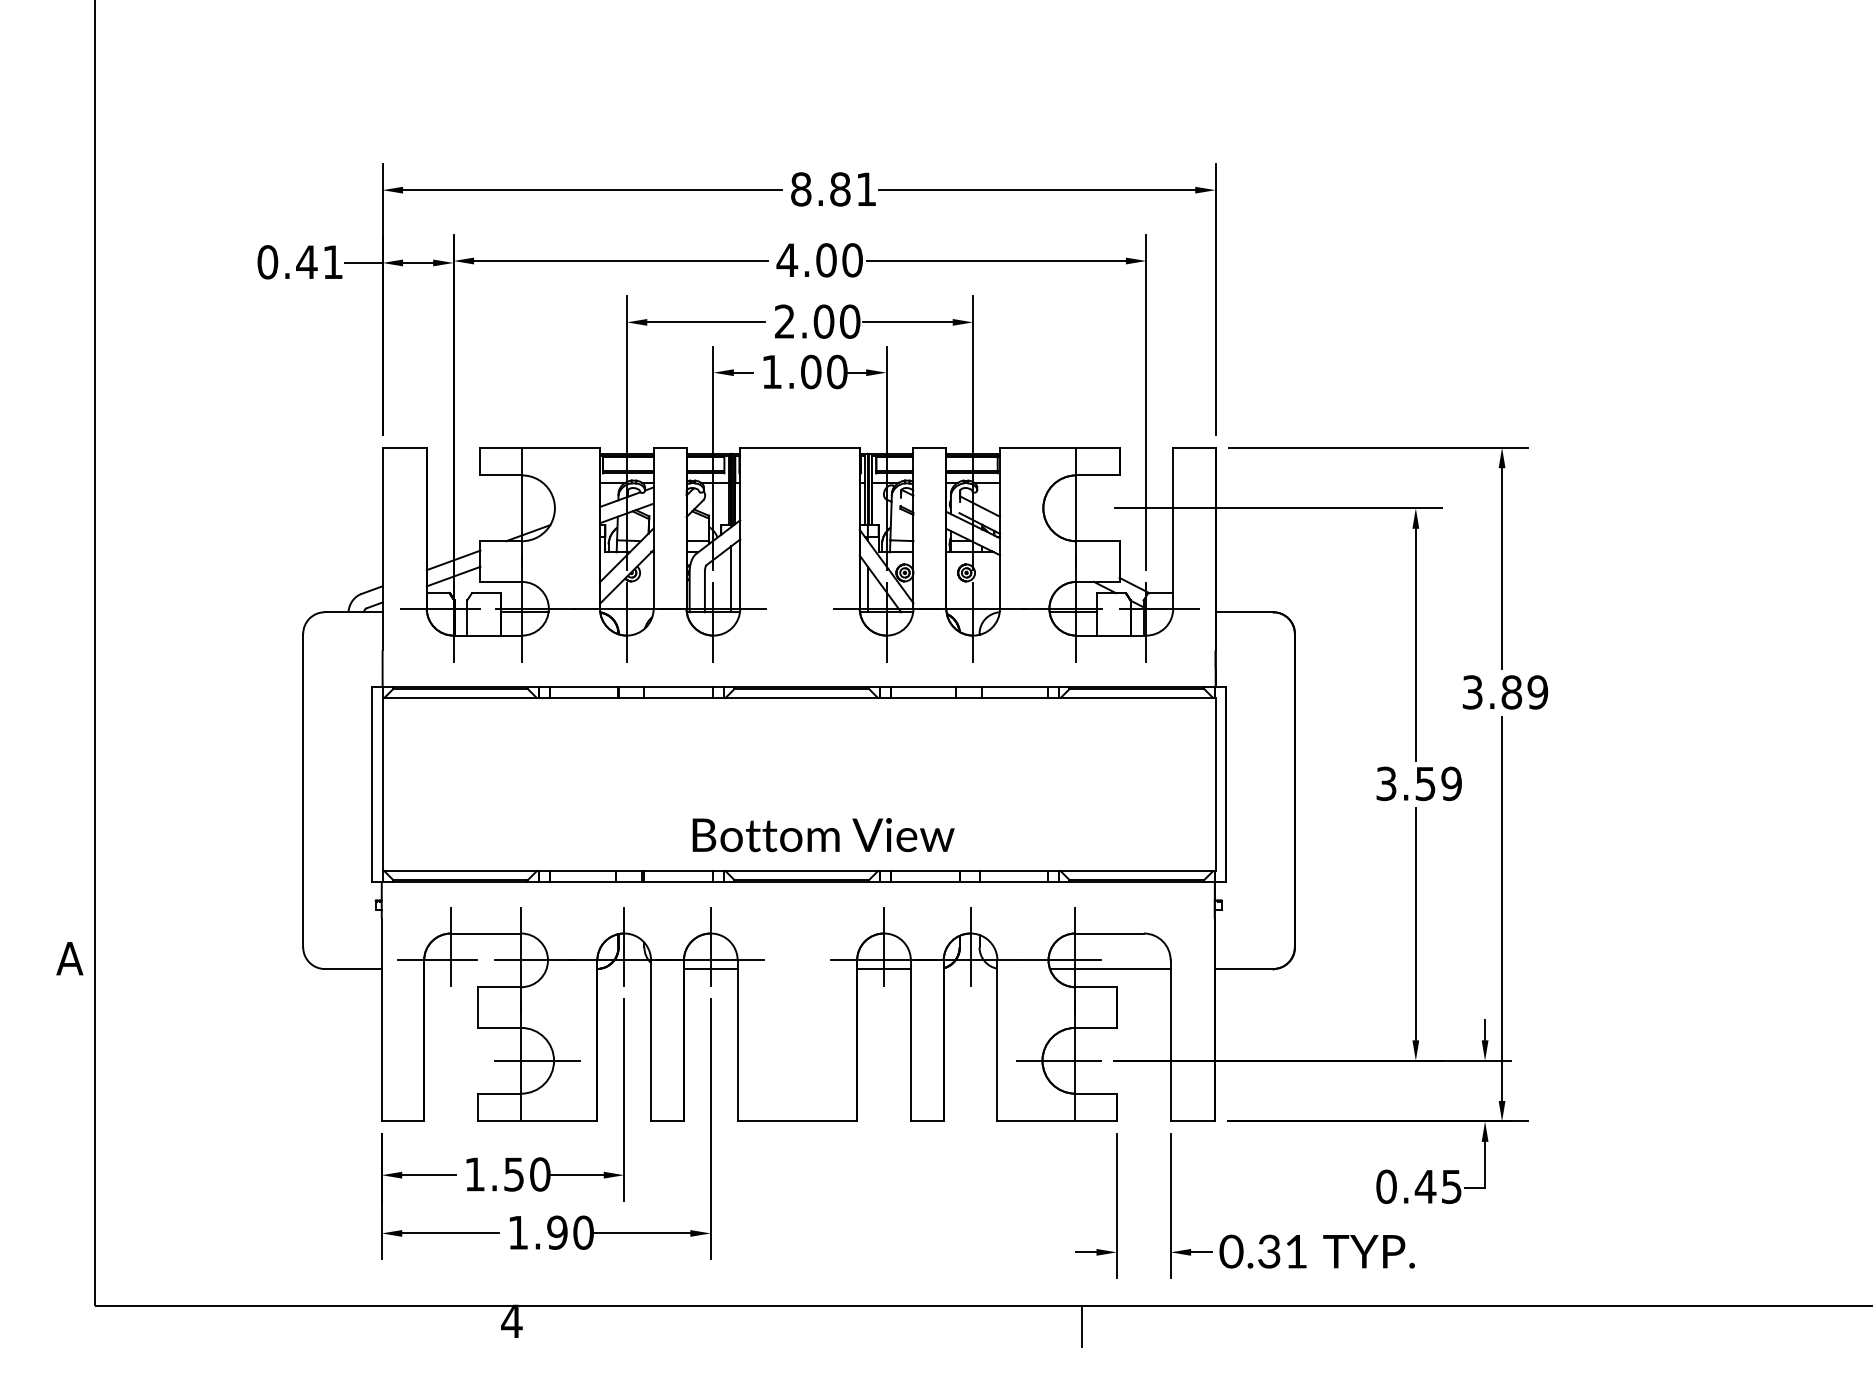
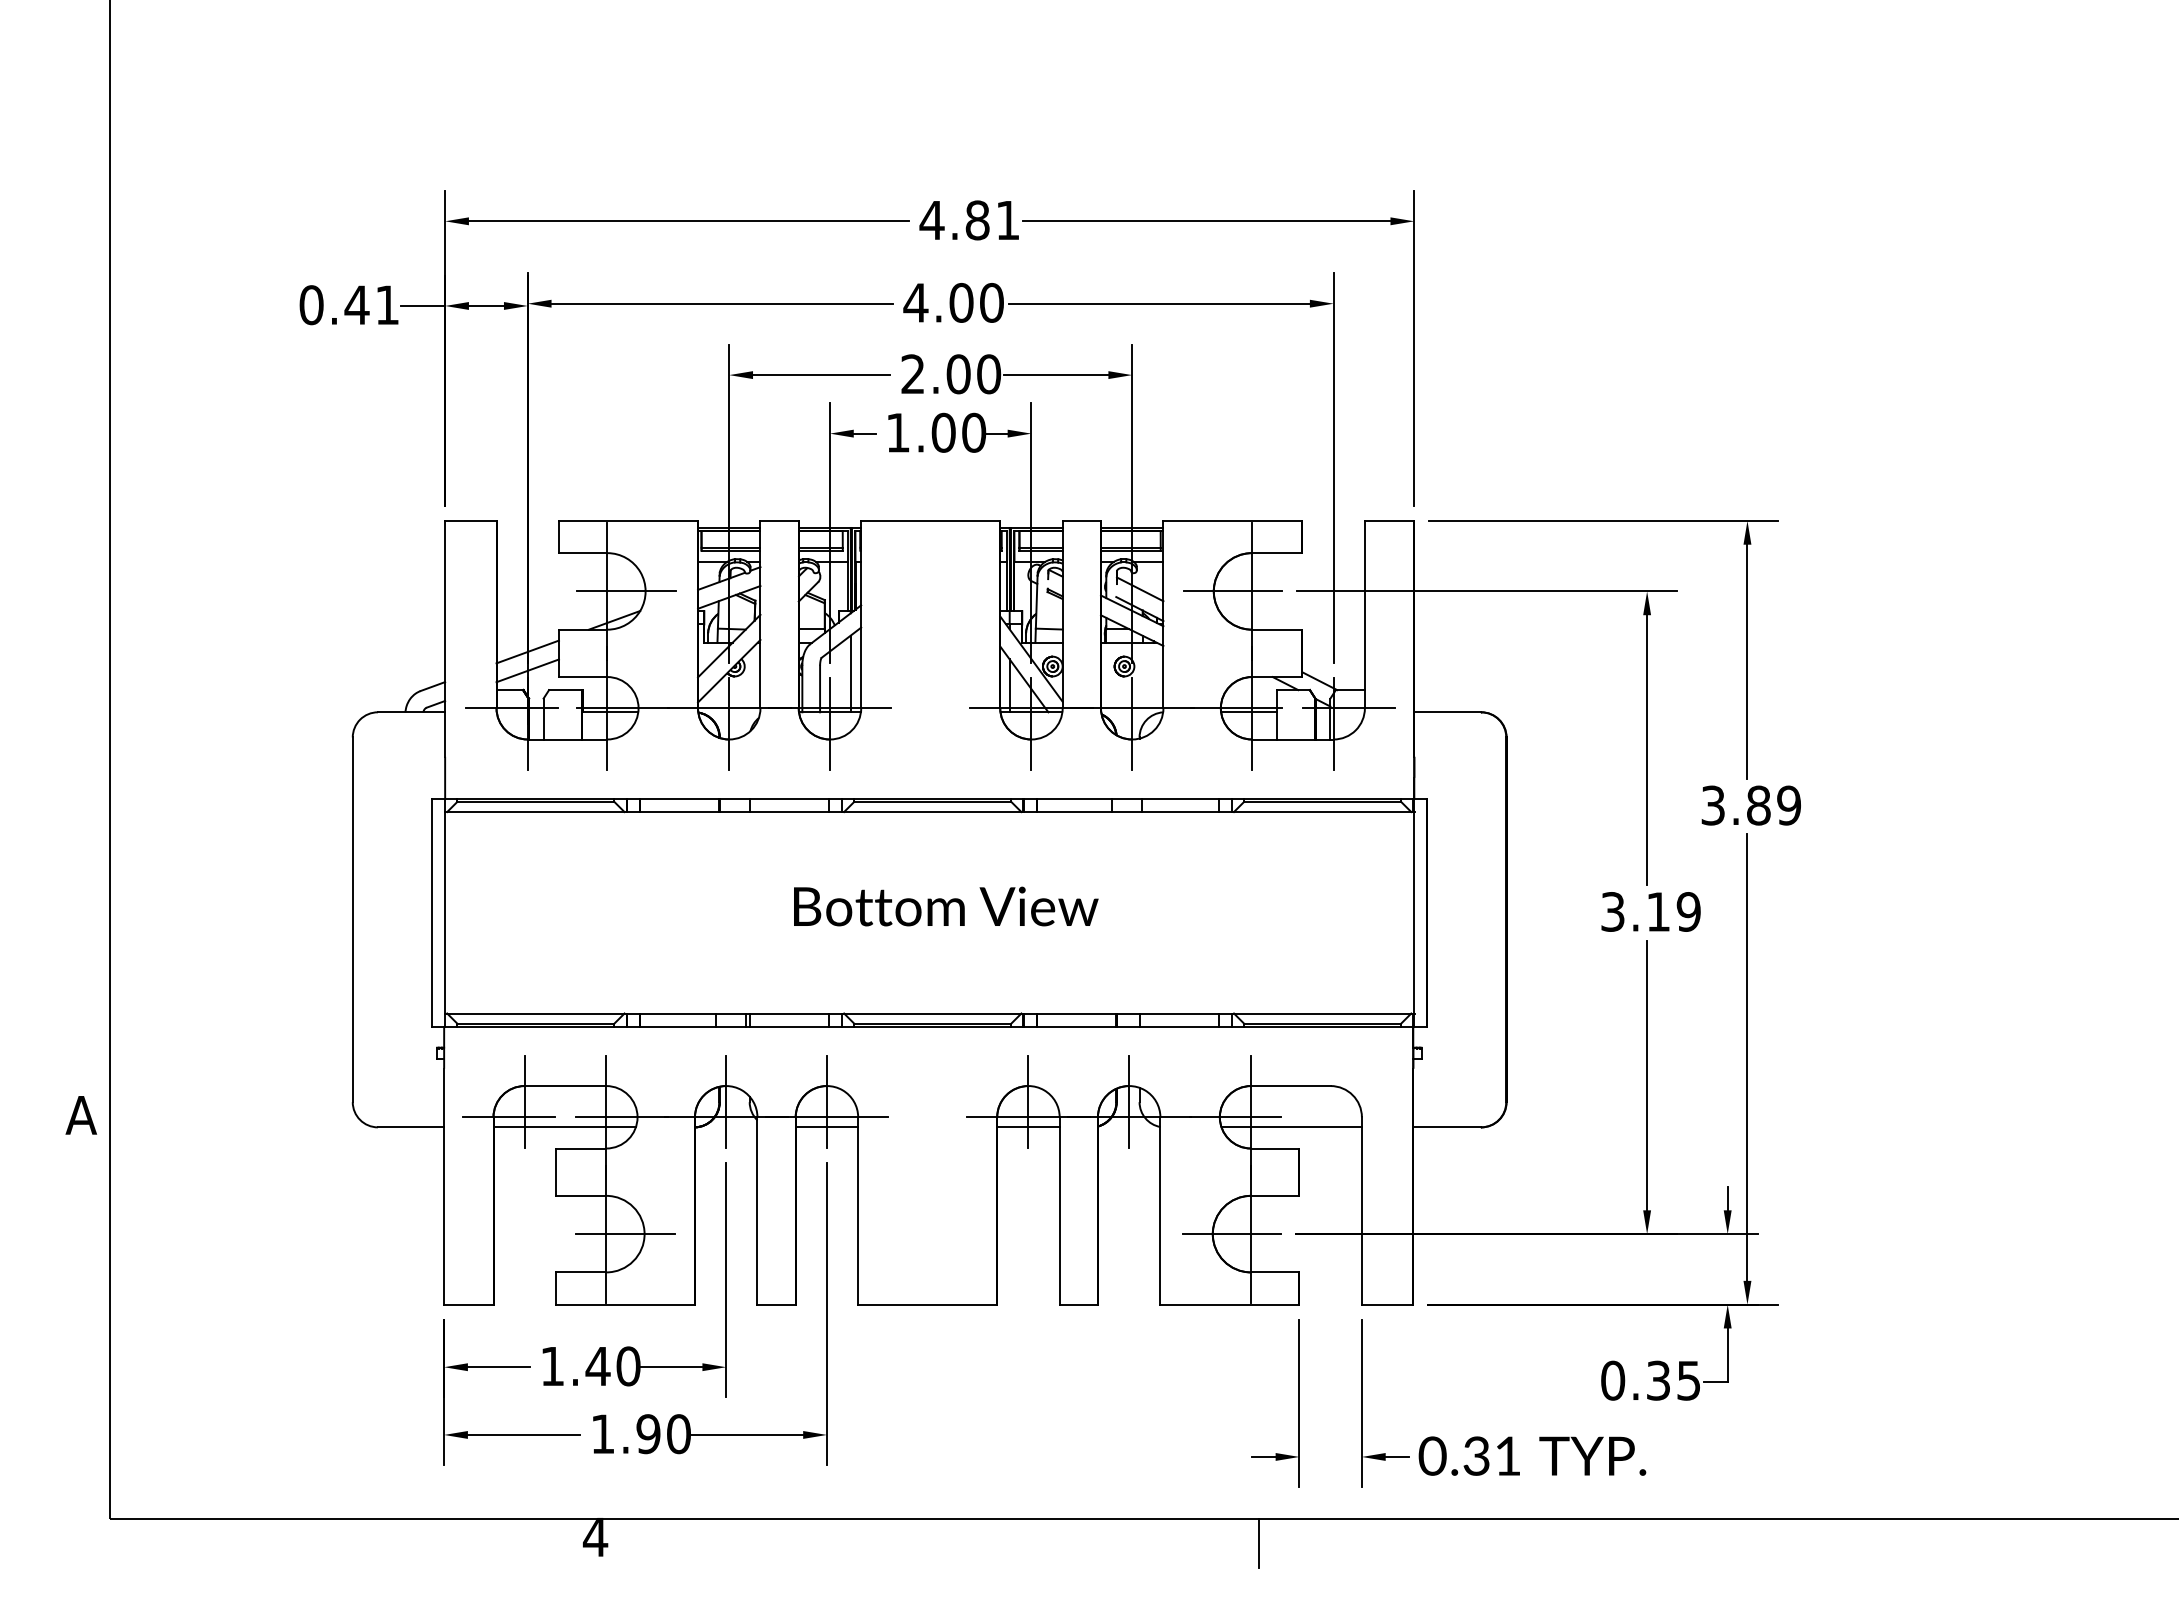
text: (800, 189) -> (931, 220), 8.81 -> 4.81
line: (538, 508) -> (626, 591), added
line: (1059, 508) -> (1232, 591), added
text: (1425, 783) -> (1658, 911), 3.59 -> 3.19
text: (823, 835) -> (946, 906), moved
line: (485, 969) -> (564, 1127), added
text: (513, 1174) -> (597, 1366), 1.50 -> 1.40
text: (1425, 1186) -> (1658, 1380), 0.45 -> 0.35

